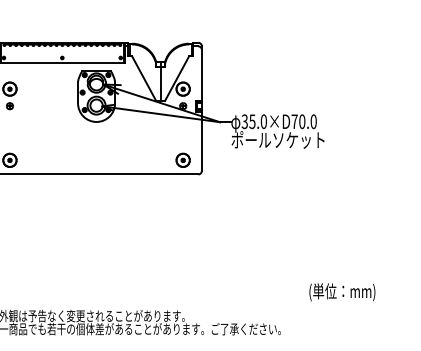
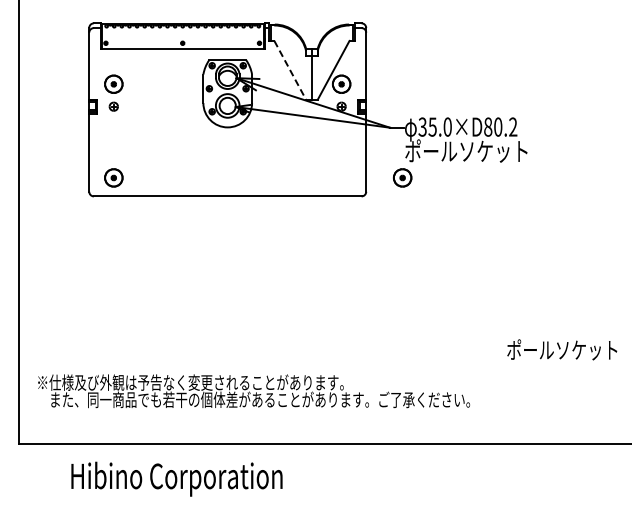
line: (144, 78) -> (290, 70), solid -> dashed
text: (304, 121) -> (500, 126), 35.0×D70.0 -> 35.0×D80.2
part: (183, 160) -> (402, 177), moved
text: (351, 292) -> (562, 351), (単位：mm) -> ポールソケット

